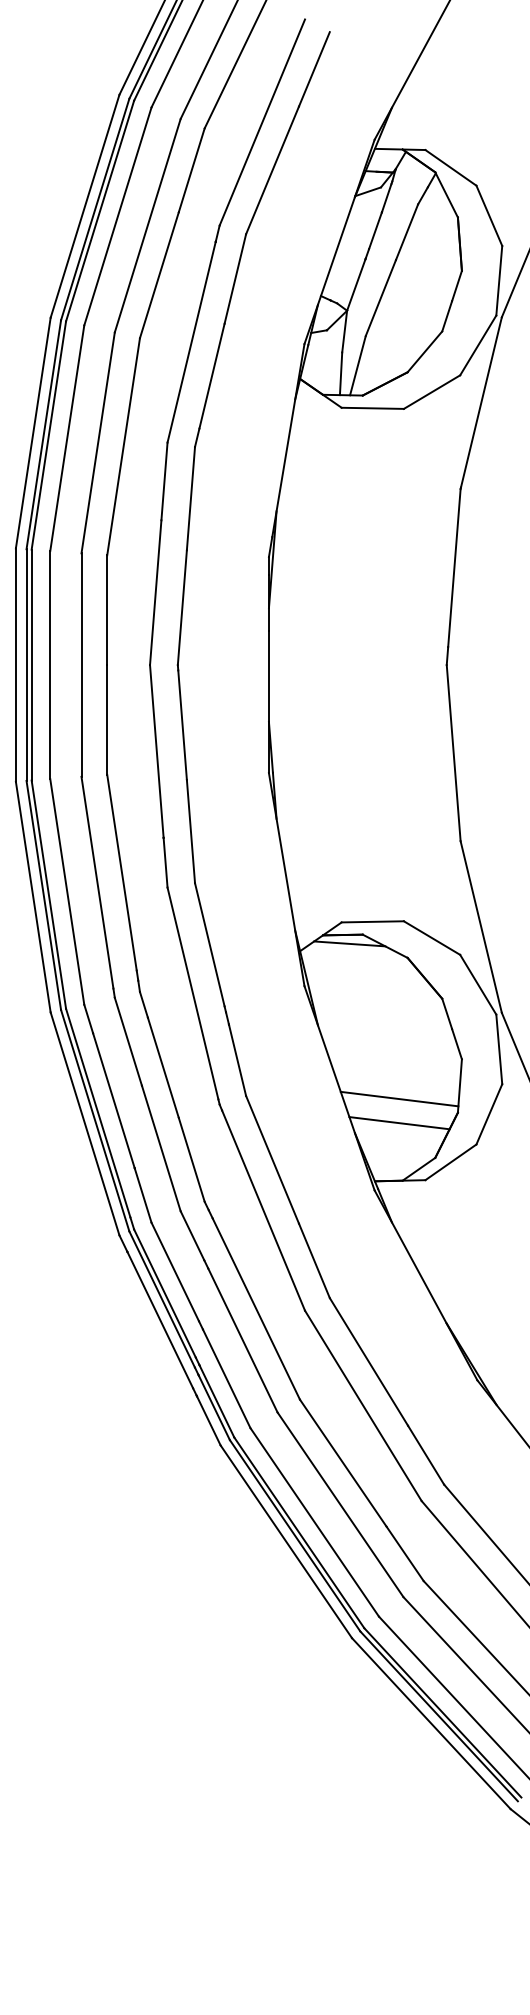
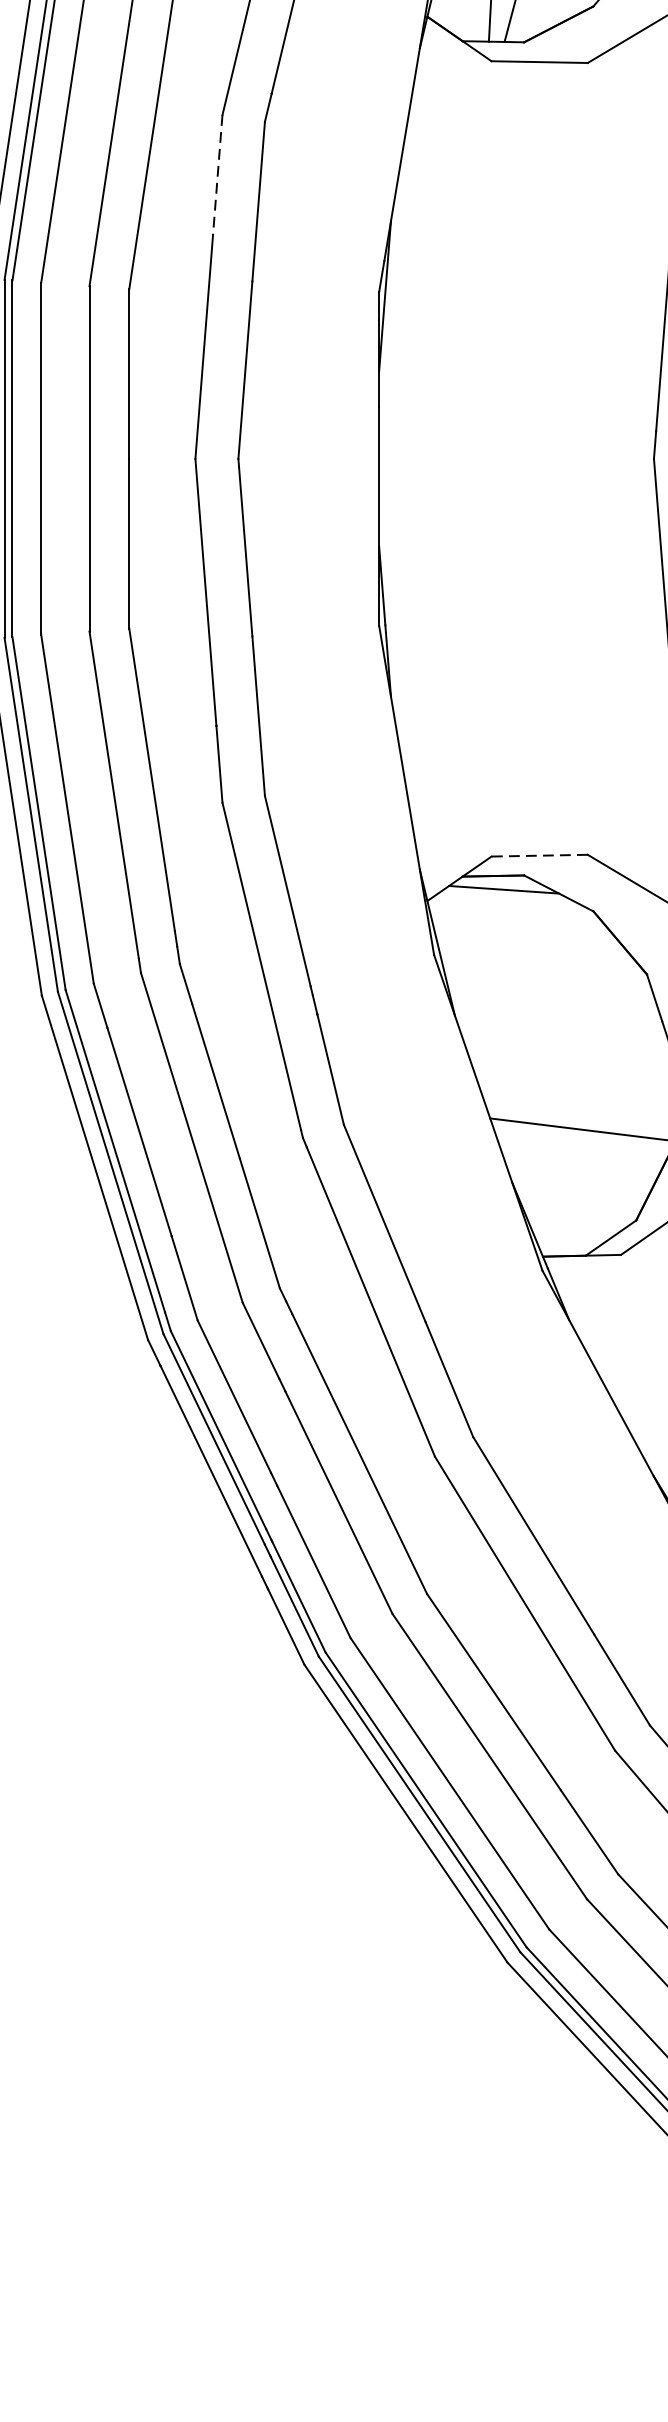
line: (164, 481) -> (217, 175), solid -> dashed
line: (372, 921) -> (539, 855), solid -> dashed
line: (399, 1123) -> (580, 1167), removed

